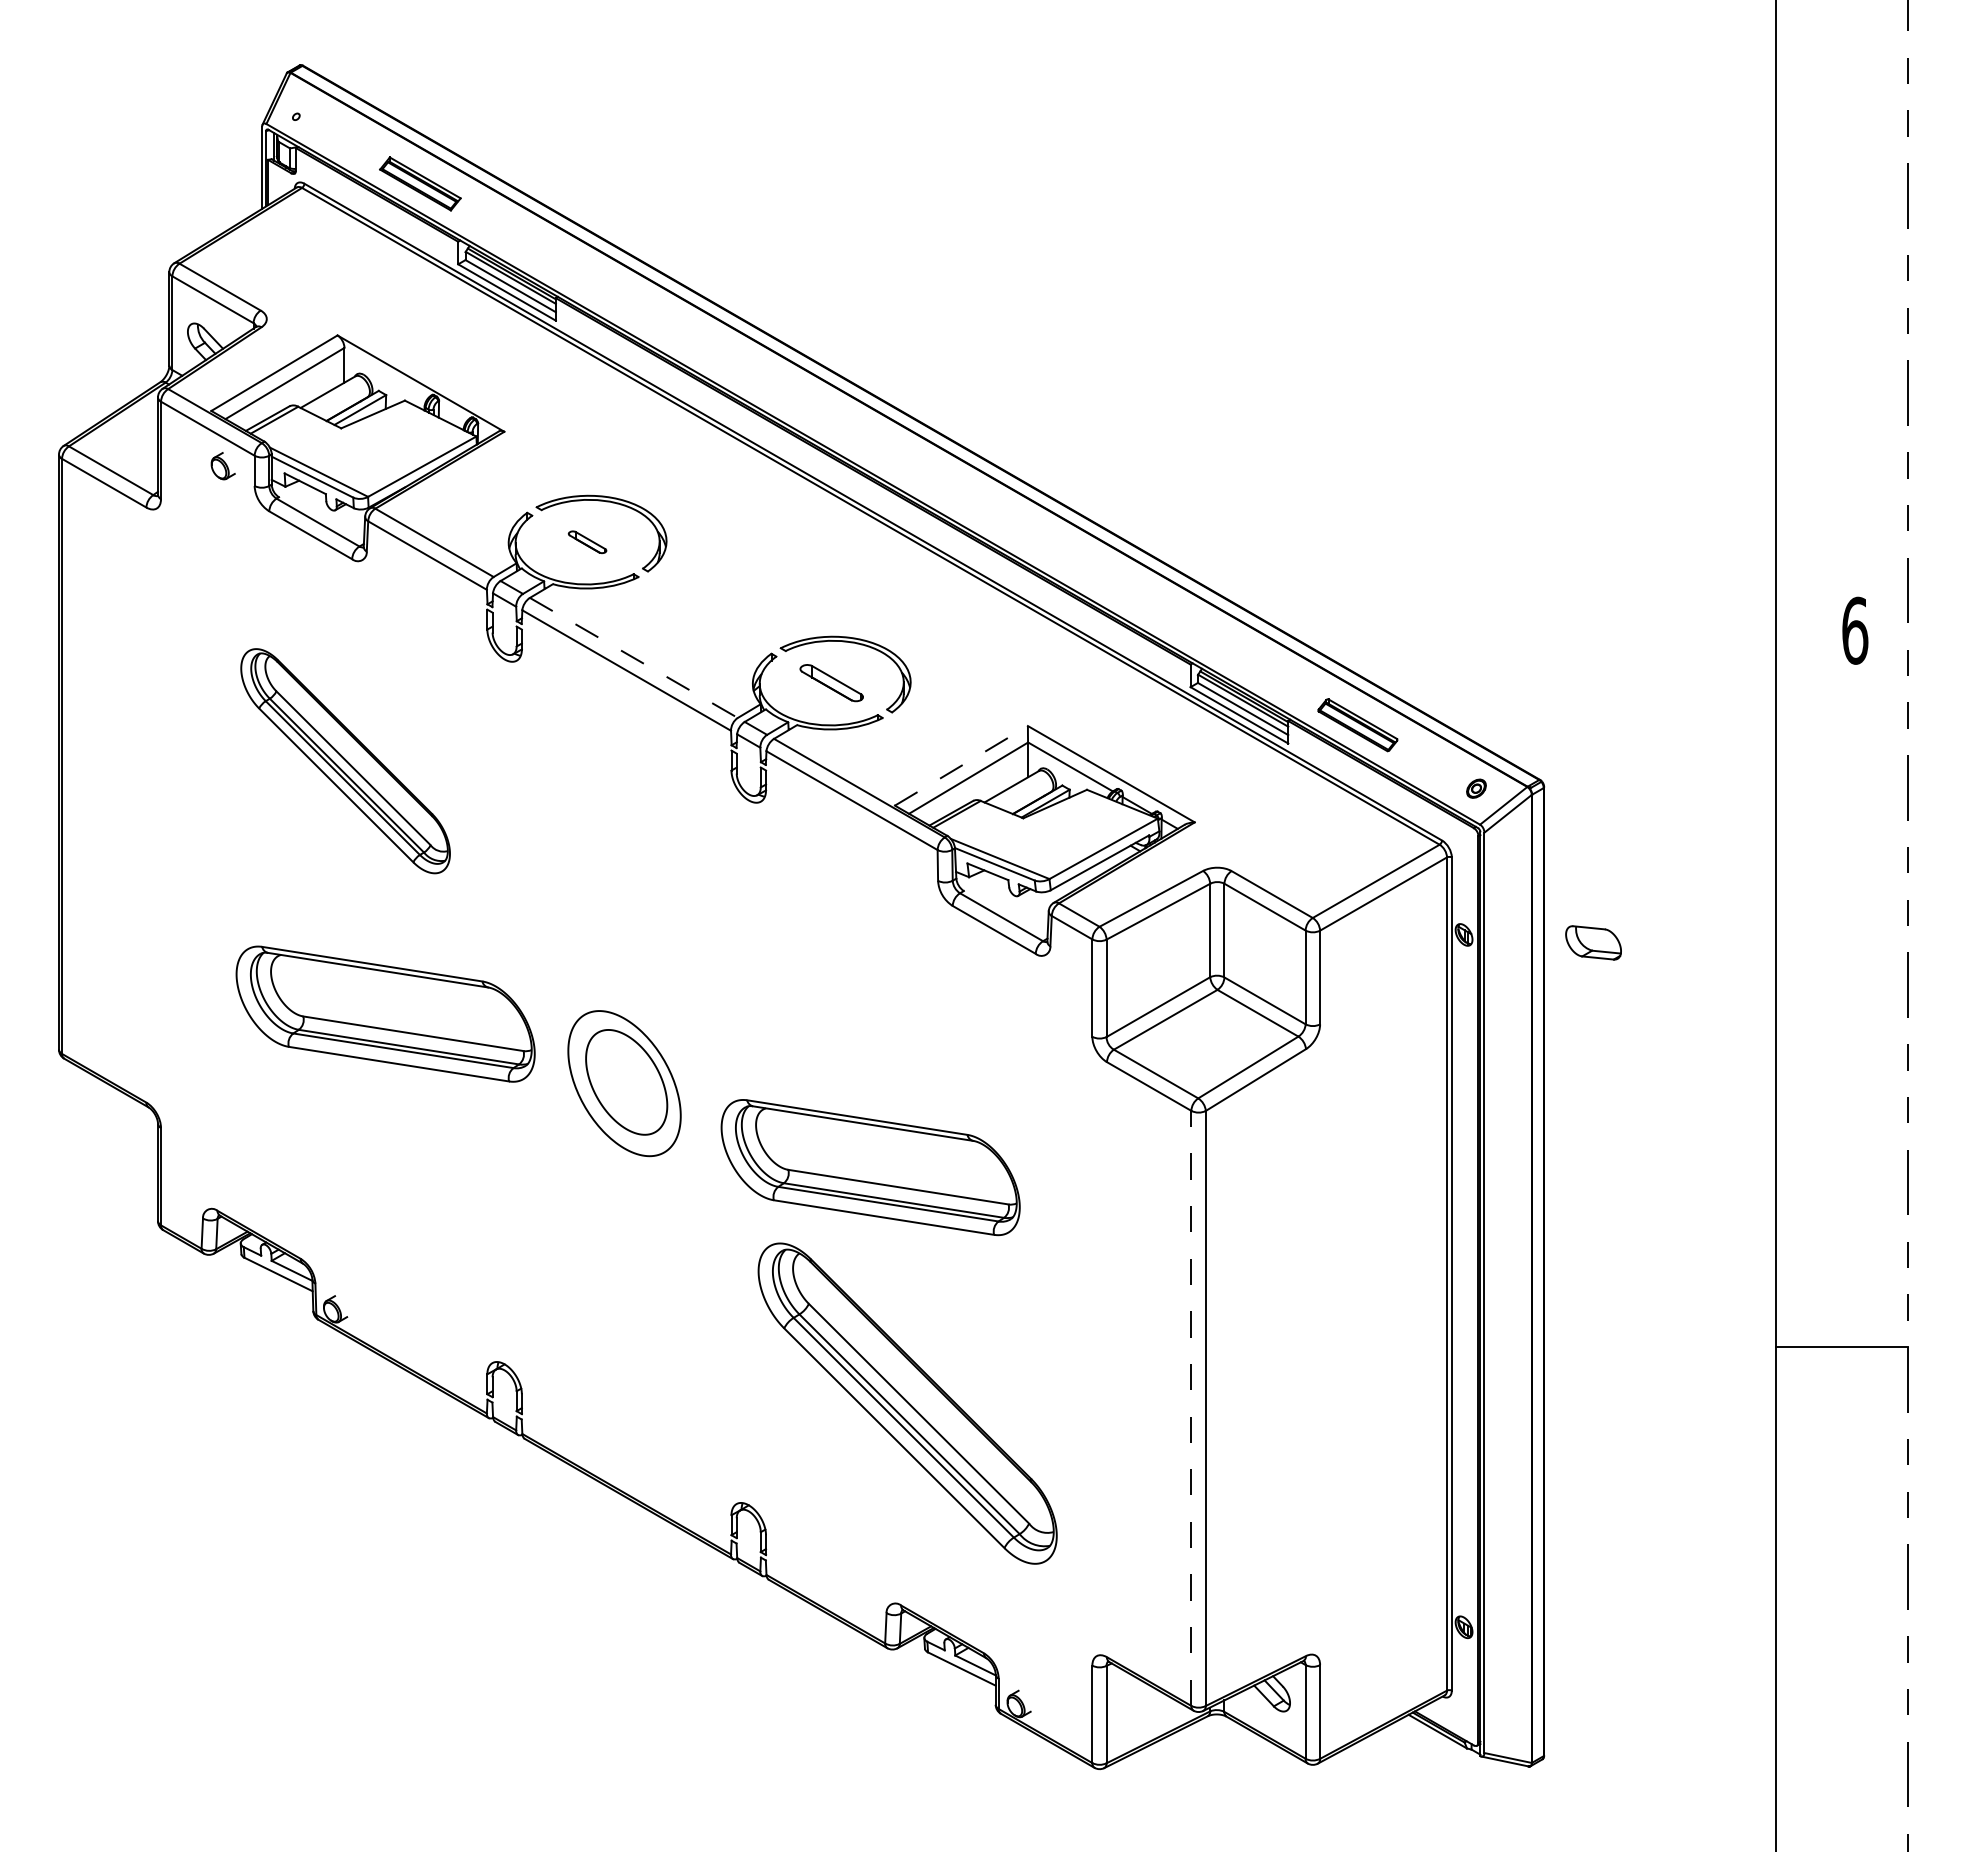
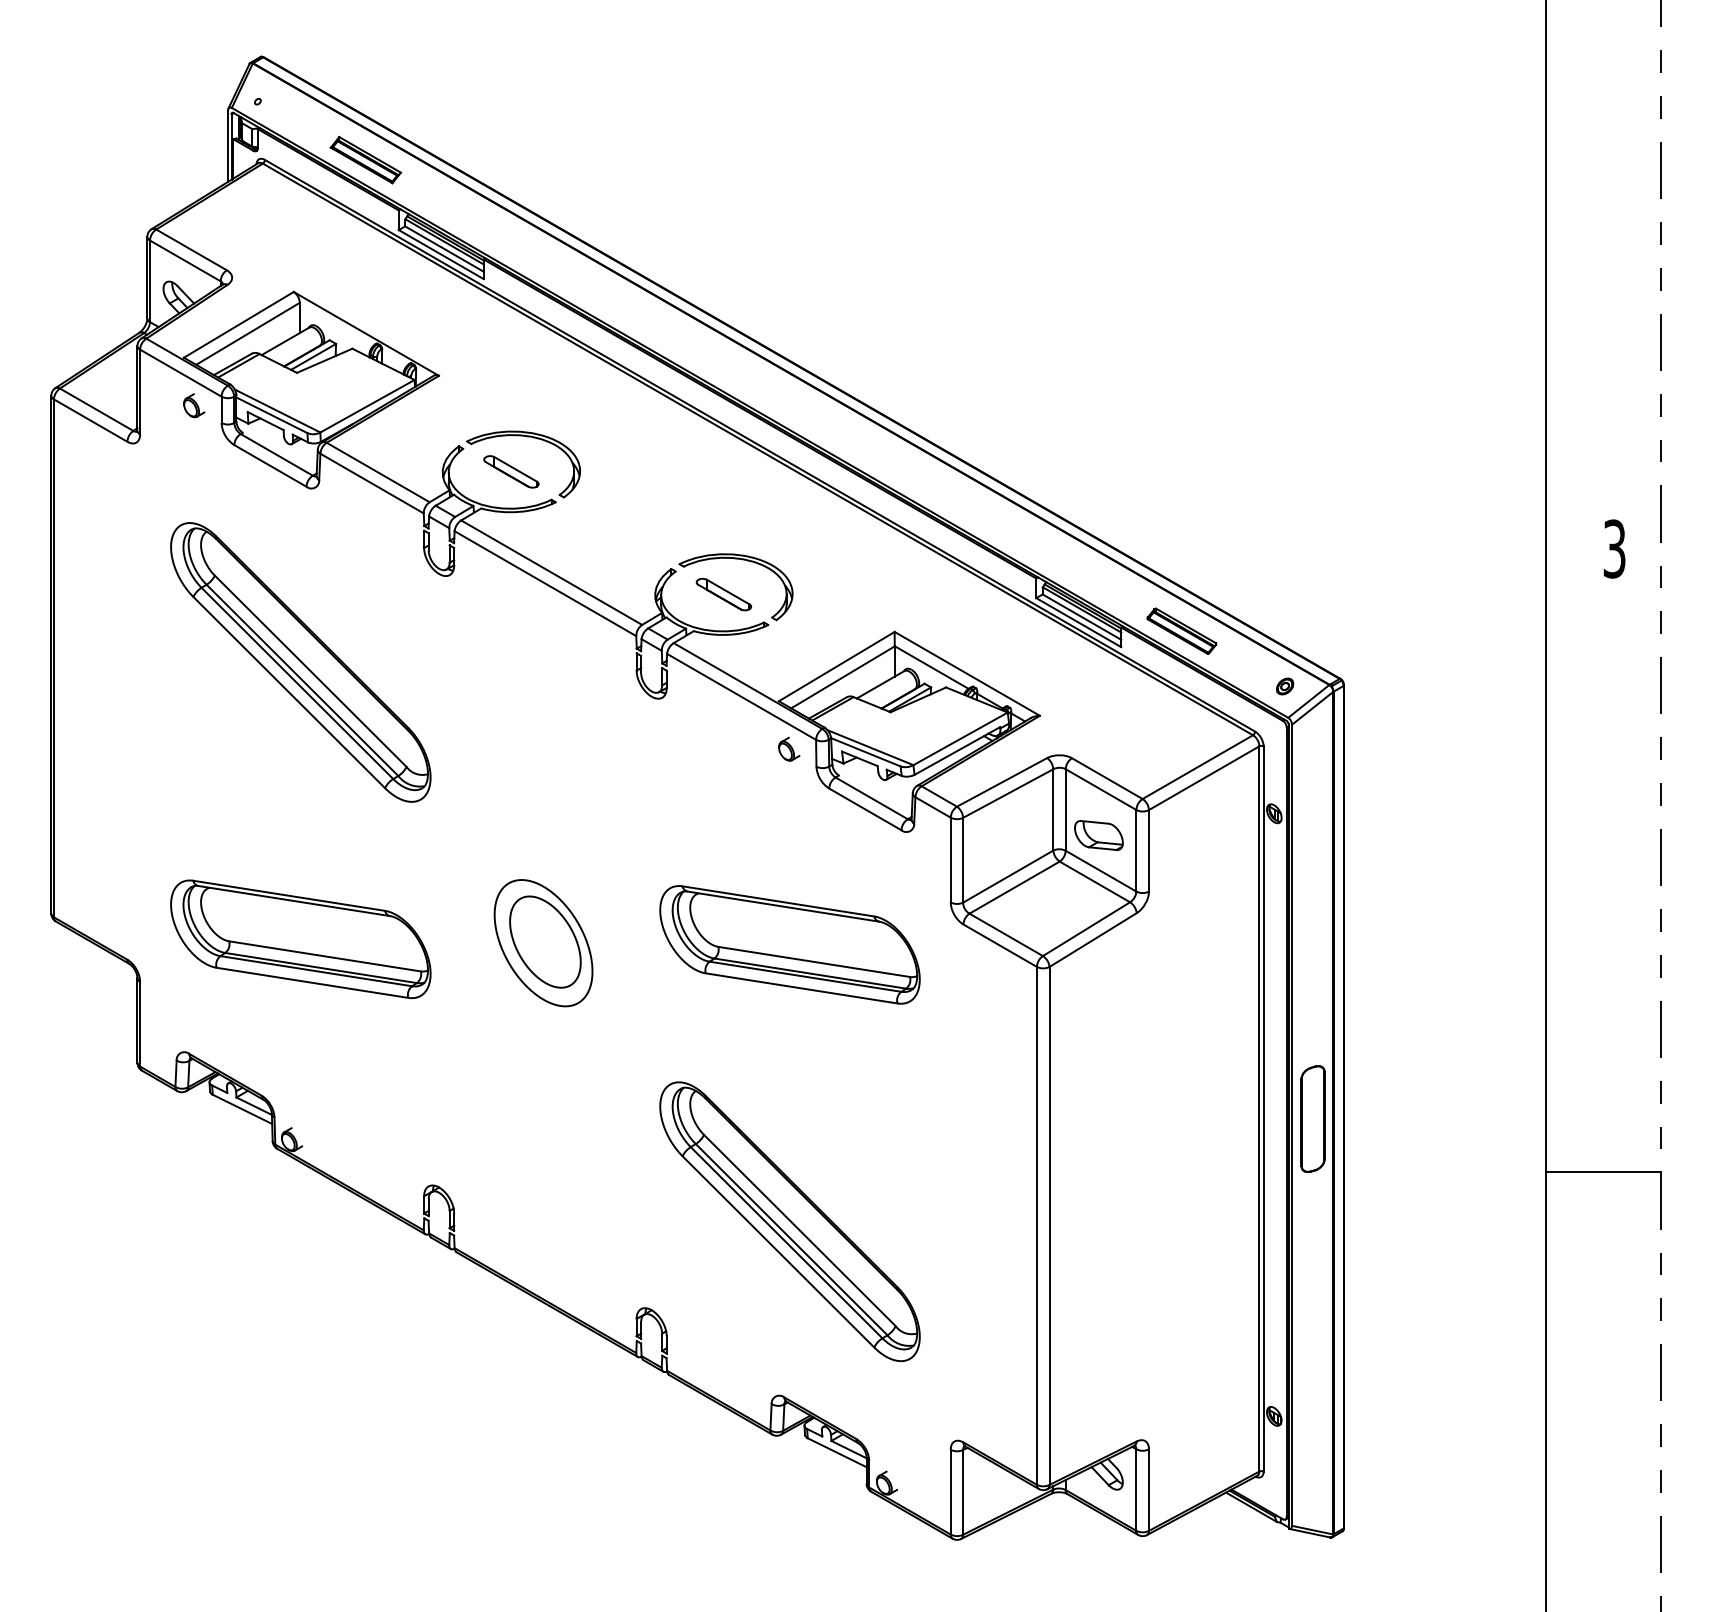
part: (587, 542) -> (511, 472), size x1.67
text: (1855, 630) -> (1614, 548), 6 -> 3
line: (634, 658) -> (552, 573), dashed -> solid
part: (345, 761) -> (300, 662), size x1.43
line: (961, 765) -> (836, 666), dashed -> solid
part: (906, 860) -> (788, 748), added
part: (1593, 942) -> (1098, 835), moved
part: (385, 1013) -> (300, 938), moved
part: (870, 1167) -> (789, 944), moved
part: (1508, 1285) -> (1312, 1118), added
line: (1191, 1408) -> (1037, 1225), dashed -> solid

